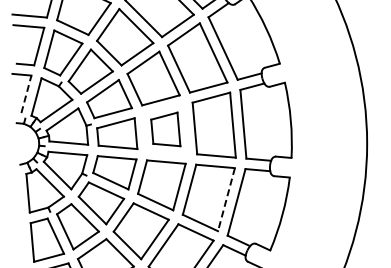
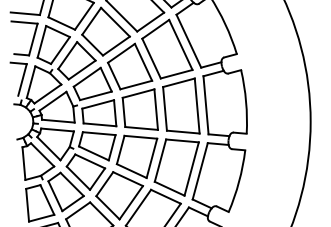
line: (26, 93) -> (22, 79), dashed -> solid
part: (165, 129) -> (140, 109), size x1.43
line: (226, 199) -> (191, 168), dashed -> solid

